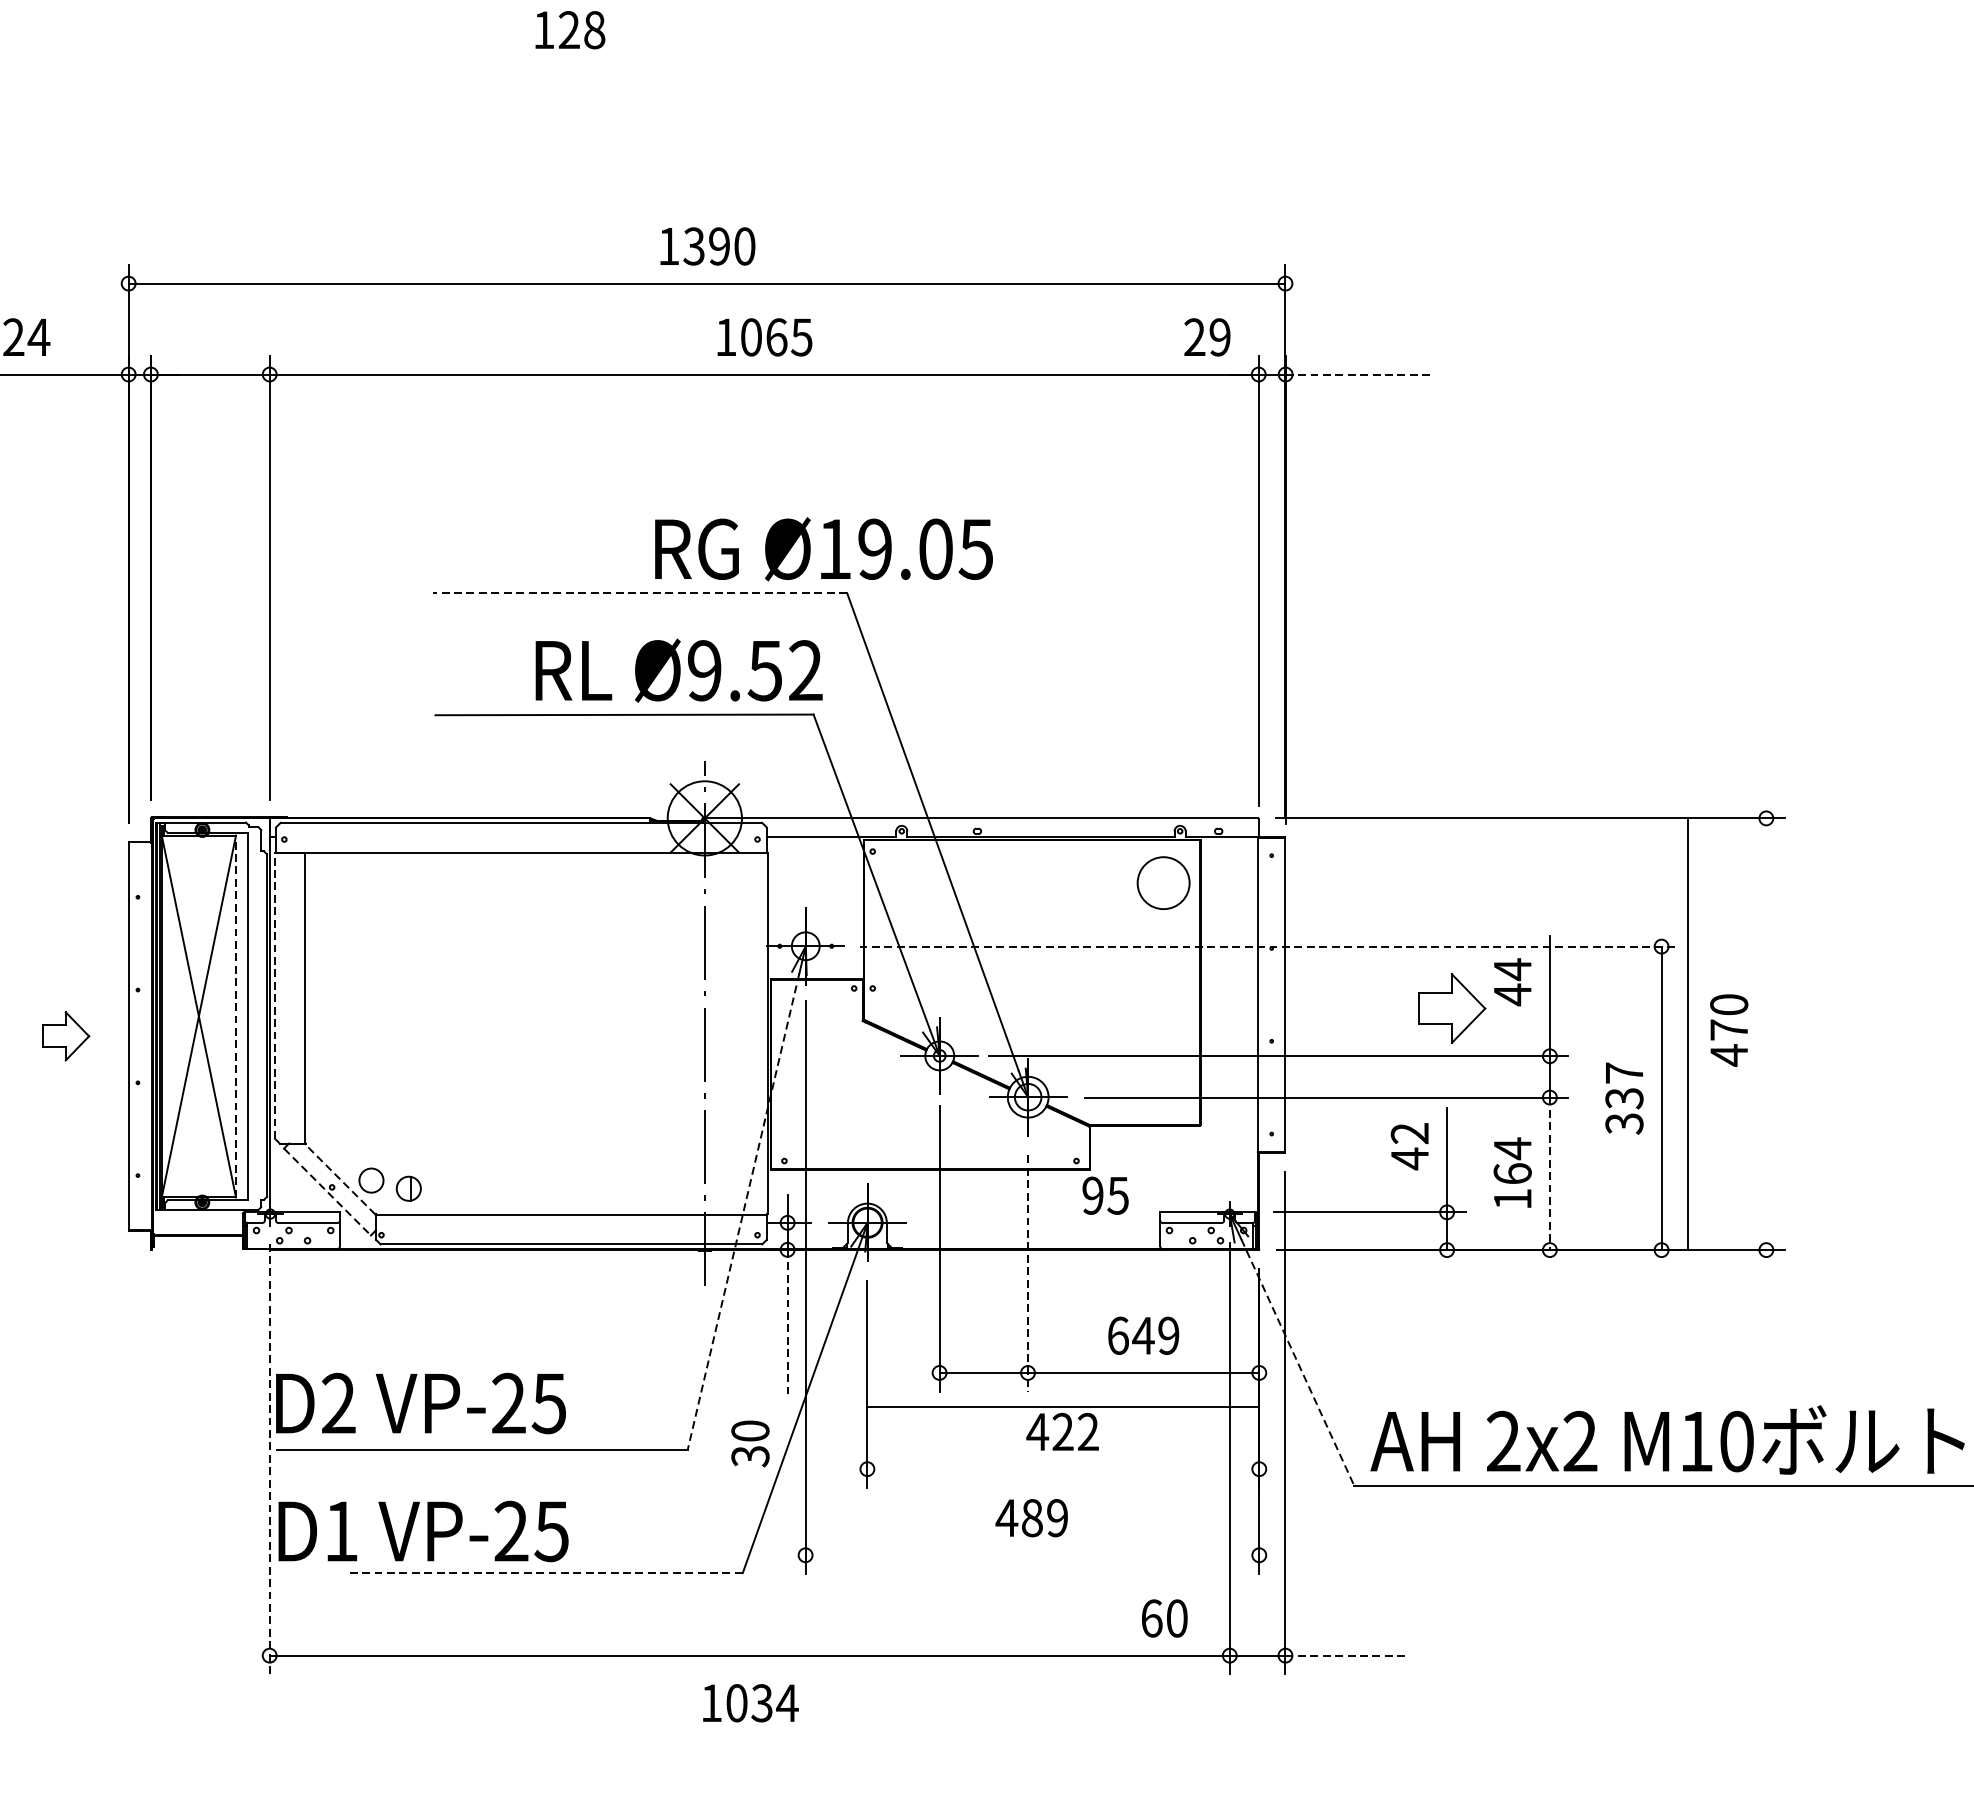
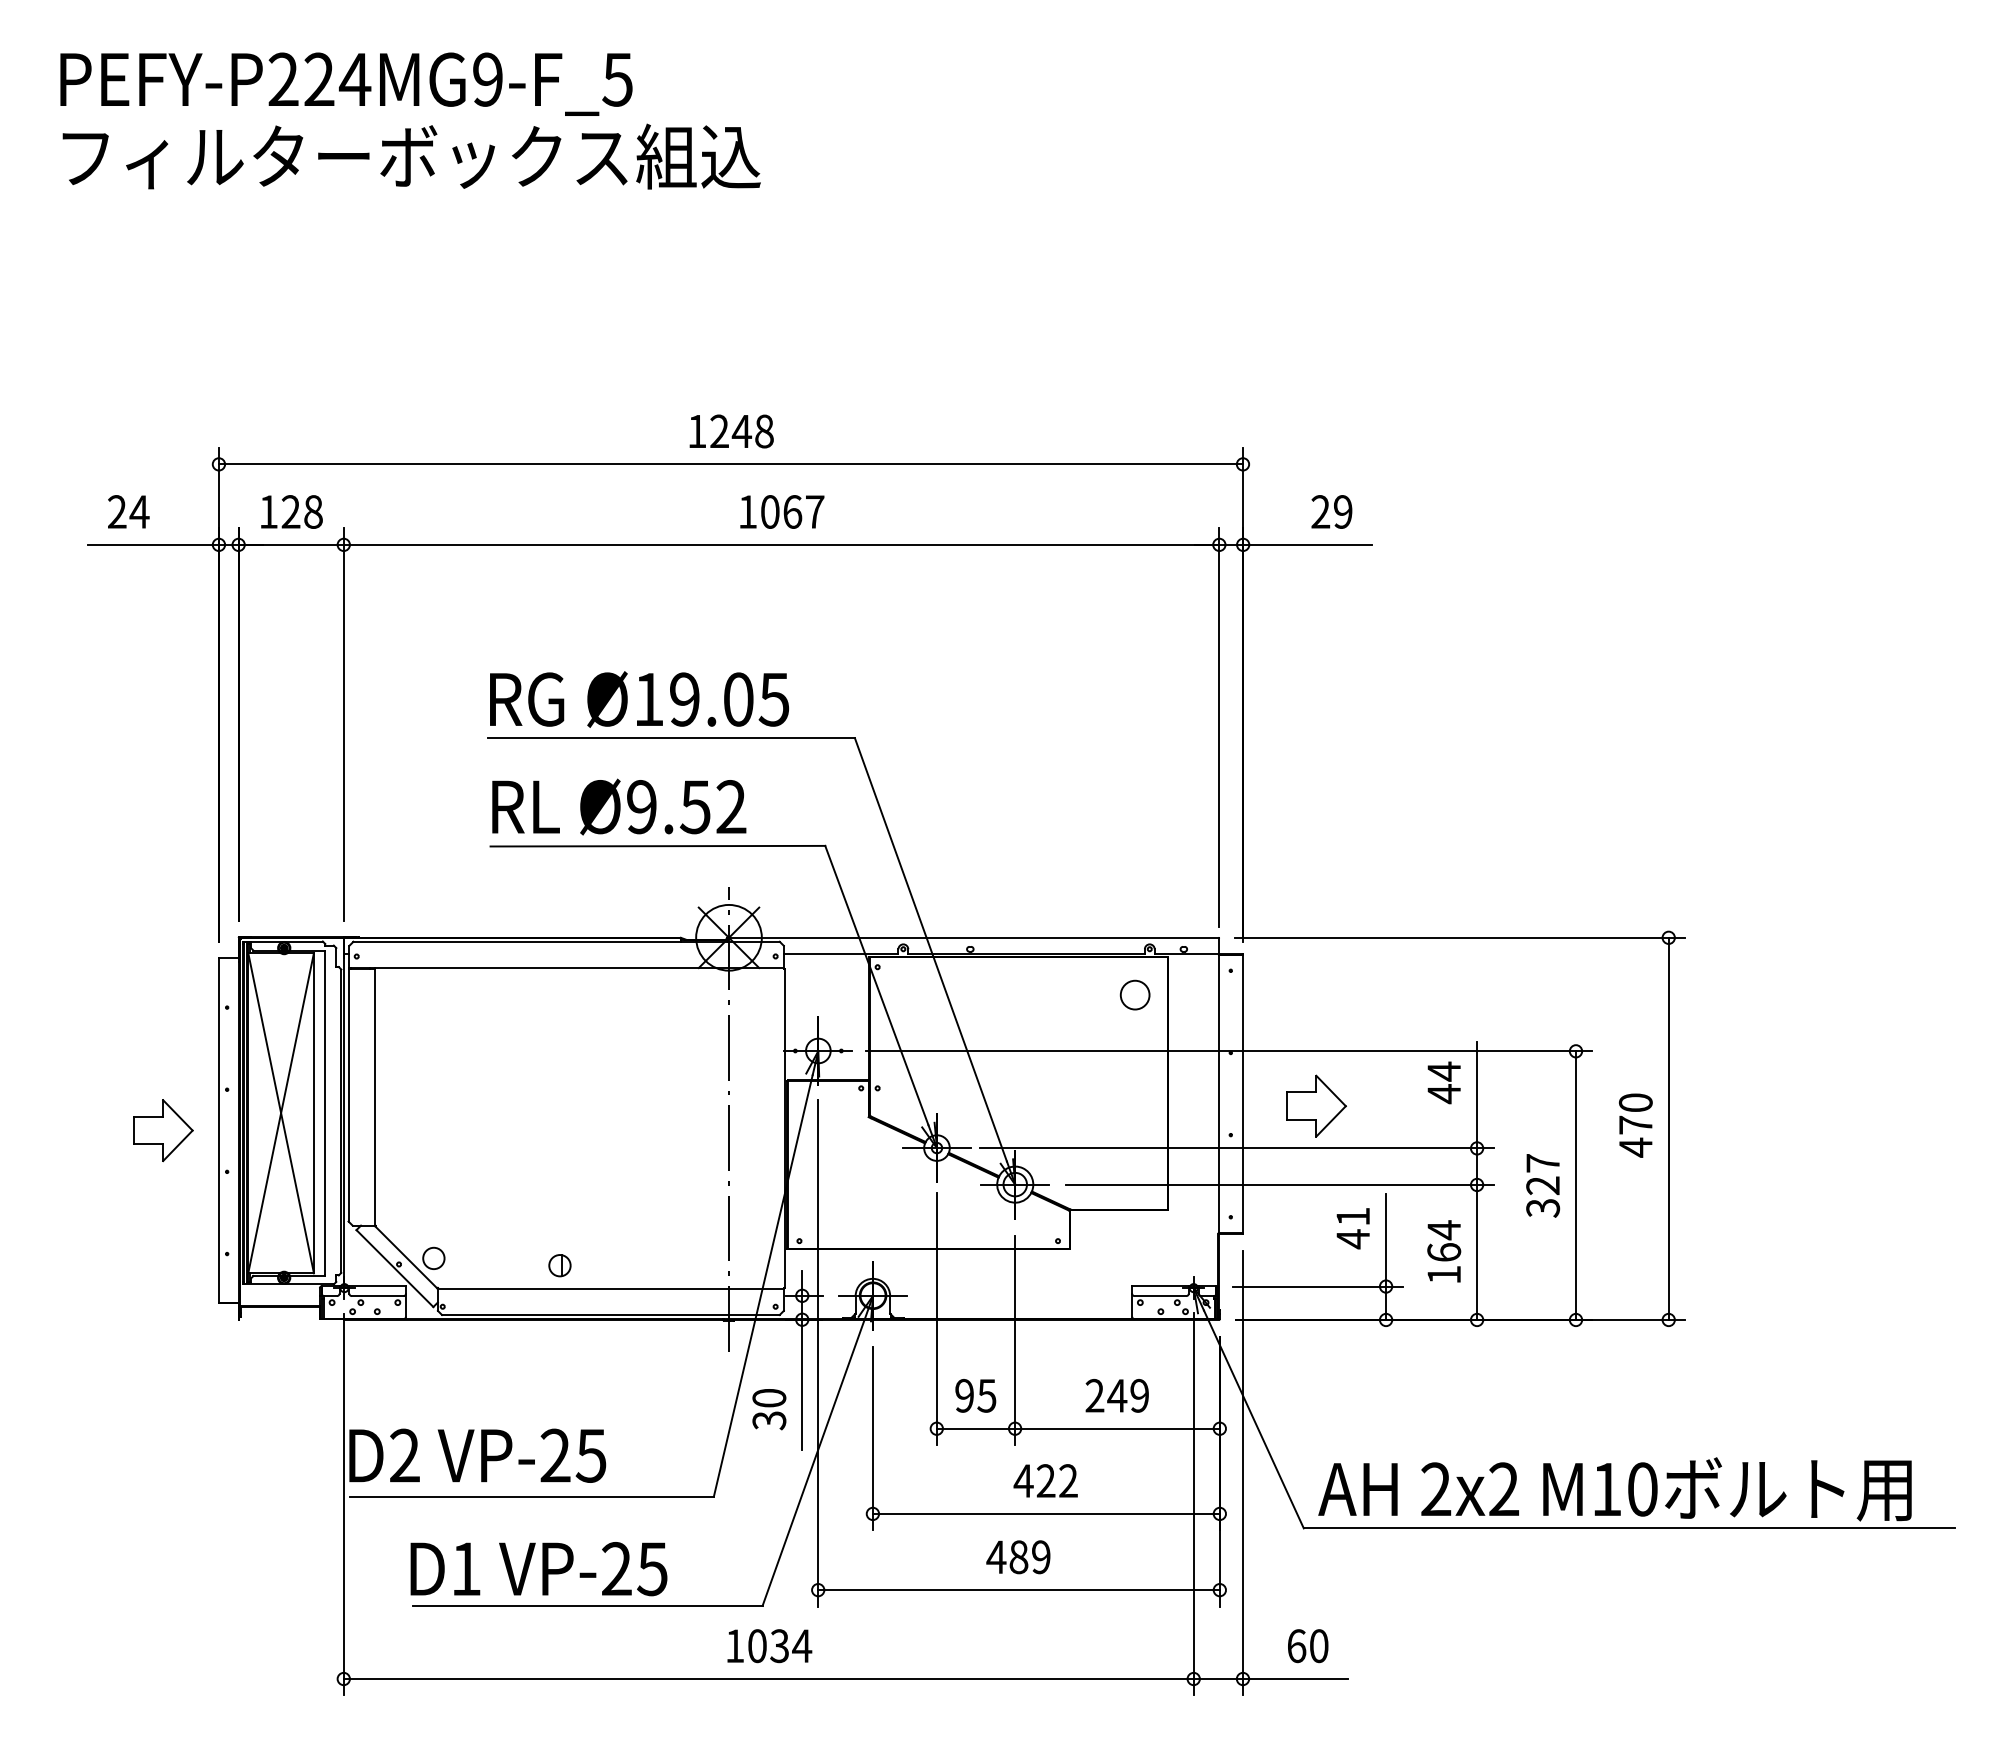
text: (569, 29) -> (291, 511), moved
text: (718, 246) -> (741, 431), 1390 -> 1248
text: (801, 336) -> (814, 511), 1065 -> 1067
text: (1206, 336) -> (1331, 511), moved
line: (1358, 374) -> (1307, 544), dashed -> solid
text: (824, 549) -> (639, 699), moved
line: (639, 593) -> (671, 738), dashed -> solid
text: (679, 670) -> (619, 806), moved
circle: (1162, 882) -> (1134, 994), size x0.62
line: (1270, 946) -> (1229, 1051), dashed -> solid
line: (275, 995) -> (348, 1094), dashed -> solid
part: (1452, 1007) -> (1316, 1105), moved
line: (235, 1015) -> (313, 1112), dashed -> solid
line: (1688, 1033) -> (1668, 1128), moved
part: (66, 1036) -> (163, 1130), size x1.43
text: (1624, 1098) -> (1543, 1185), 337 -> 327
text: (1409, 1133) -> (1352, 1216), 42 -> 41
line: (1550, 1173) -> (1477, 1252), dashed -> solid
line: (339, 1178) -> (405, 1256), dashed -> solid
part: (408, 1188) -> (559, 1265), moved
line: (328, 1191) -> (395, 1268), dashed -> solid
text: (1105, 1195) -> (975, 1395), moved
line: (743, 1211) -> (763, 1285), dashed -> solid
line: (1028, 1273) -> (1015, 1340), dashed -> solid
line: (787, 1324) -> (802, 1385), dashed -> solid
text: (1117, 1335) -> (1094, 1395), 649 -> 249
line: (1297, 1362) -> (1253, 1419), dashed -> solid
line: (1062, 1406) -> (1045, 1513), moved
text: (750, 1443) -> (769, 1409), moved
line: (269, 1458) -> (343, 1504), dashed -> solid
text: (423, 1531) -> (538, 1569), moved
line: (1031, 1555) -> (1018, 1590), added
line: (544, 1572) -> (587, 1605), dashed -> solid
text: (1165, 1618) -> (1308, 1646), moved
line: (1344, 1656) -> (1295, 1679), dashed -> solid
text: (750, 1703) -> (769, 1646), moved

